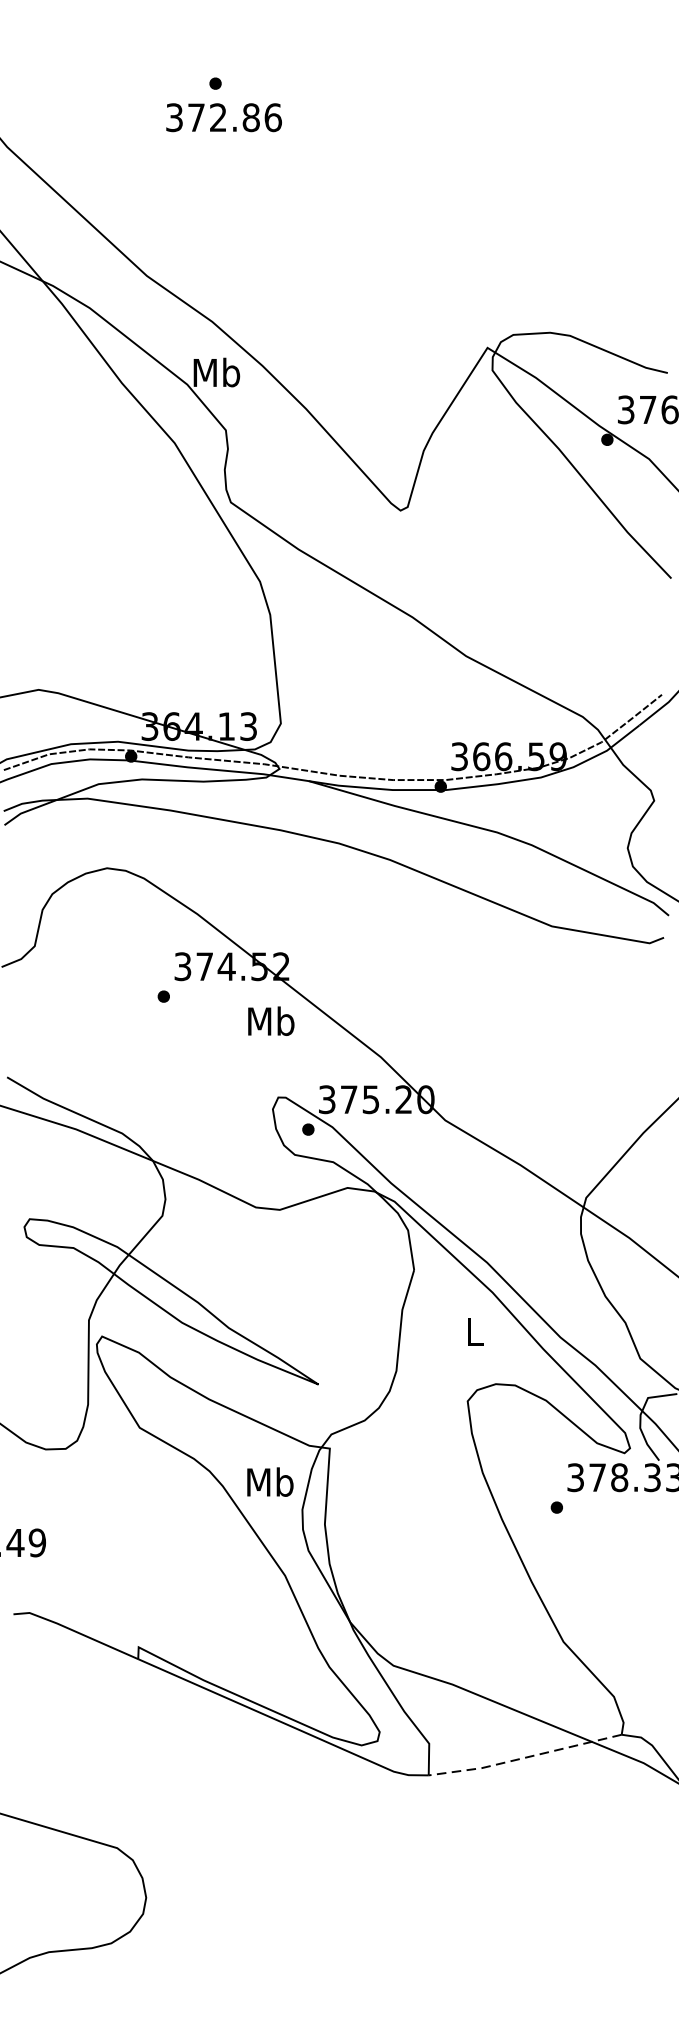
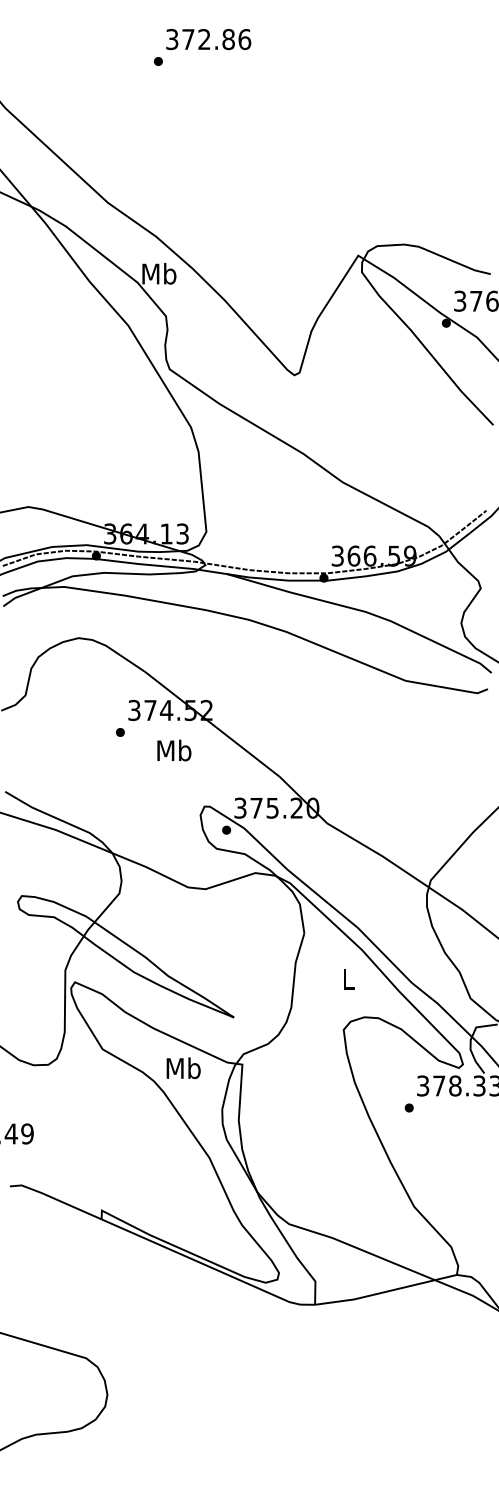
text: (223, 117) -> (208, 39), moved
text: (271, 1021) -> (174, 750), moved
text: (270, 1482) -> (183, 1068), moved
line: (524, 1758) -> (385, 1292), dashed -> solid

